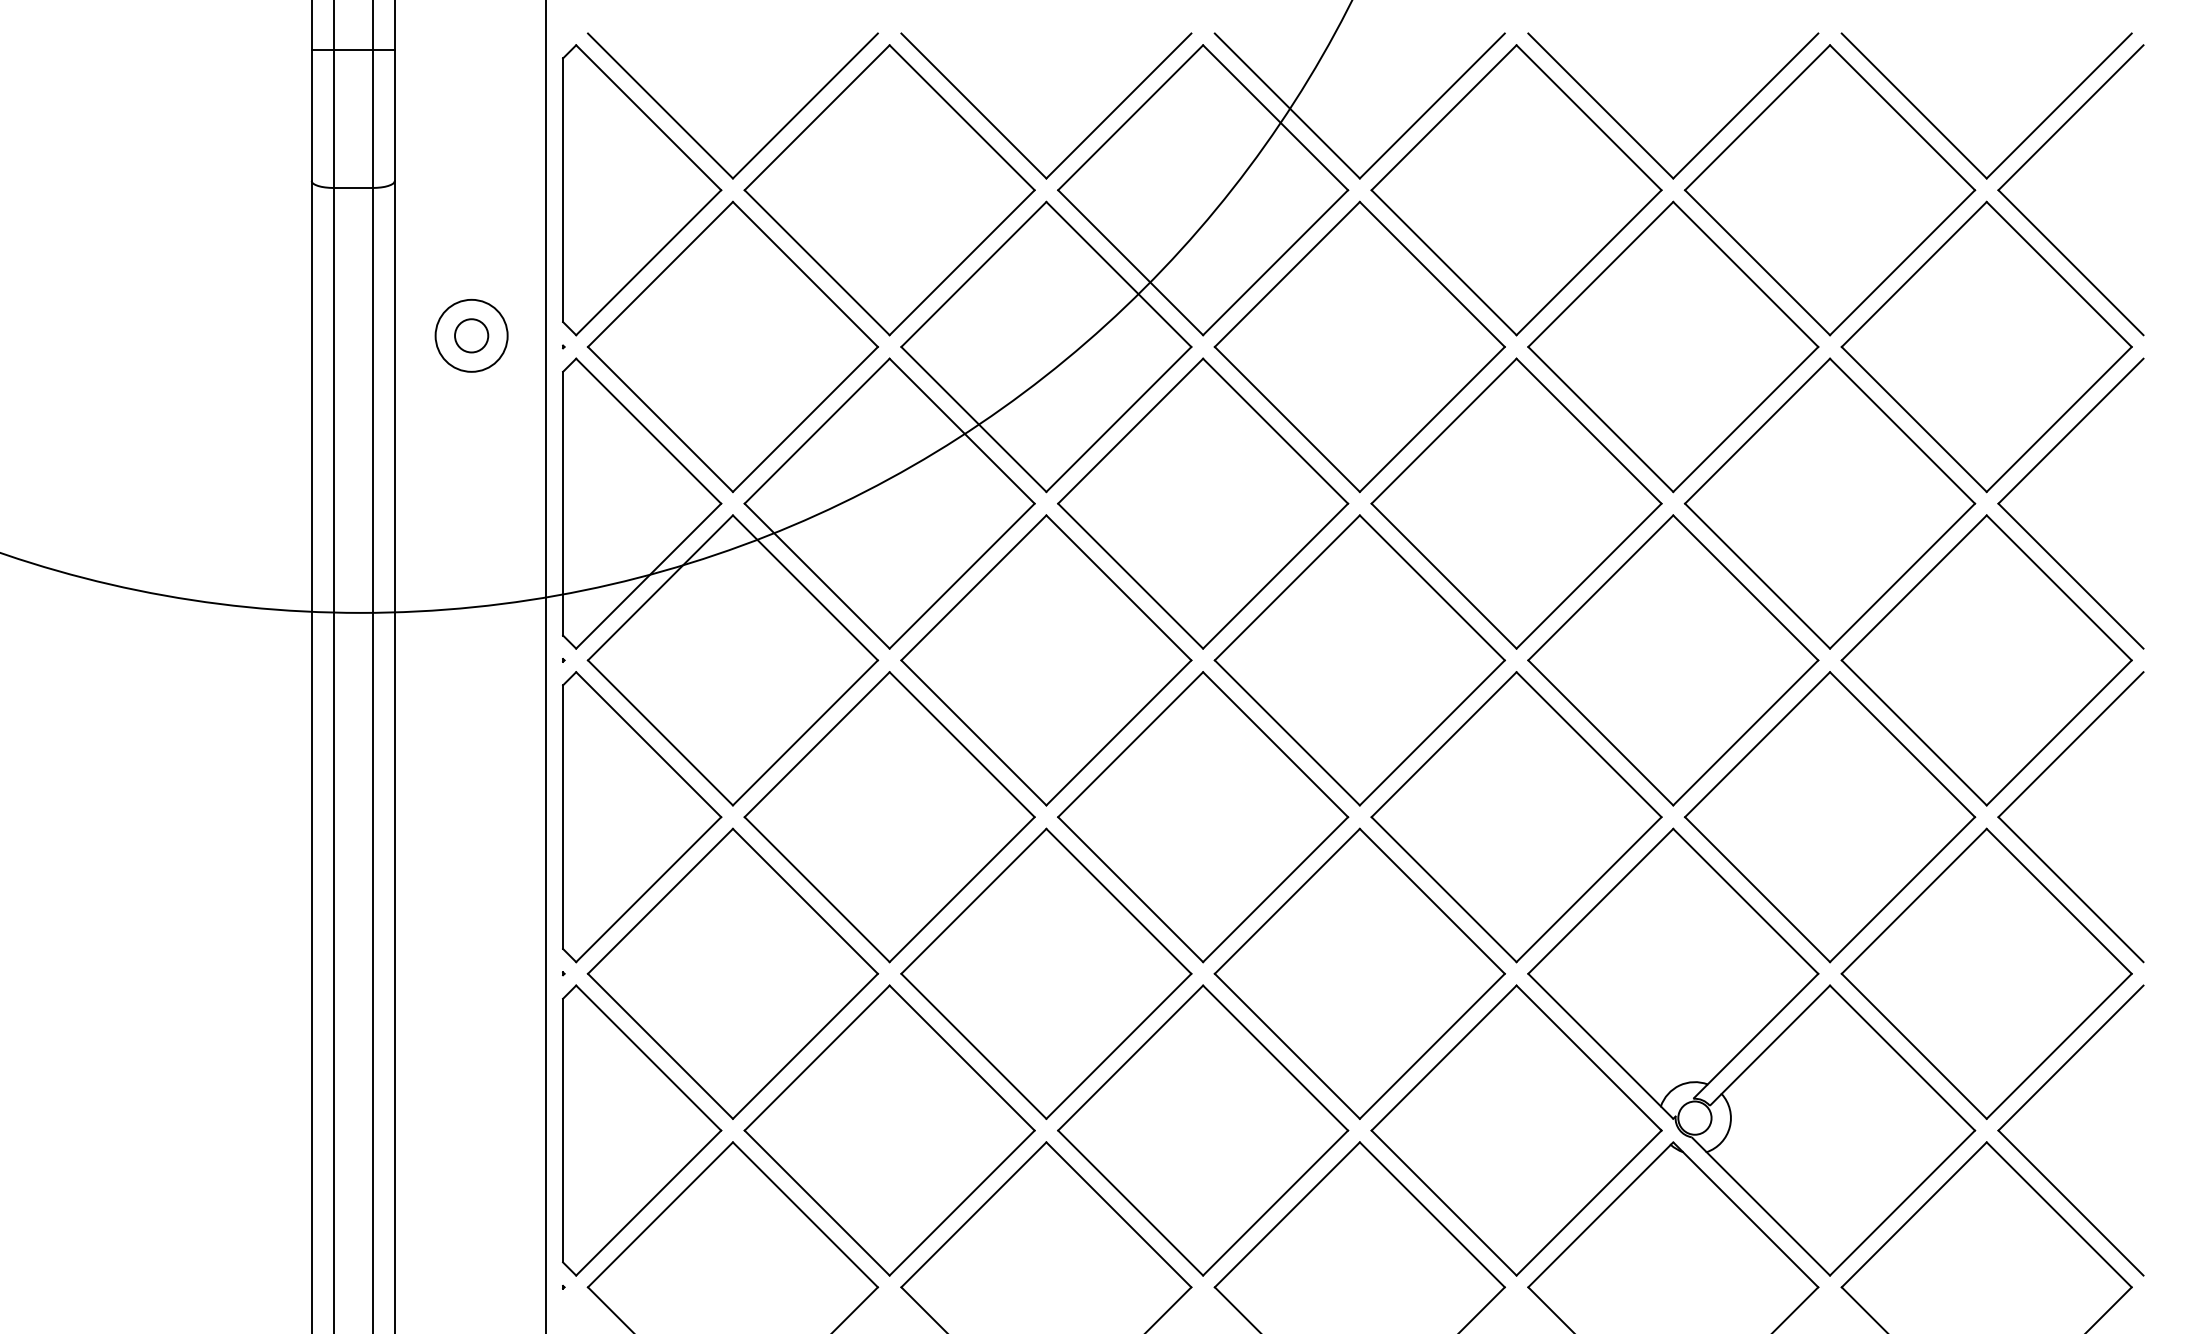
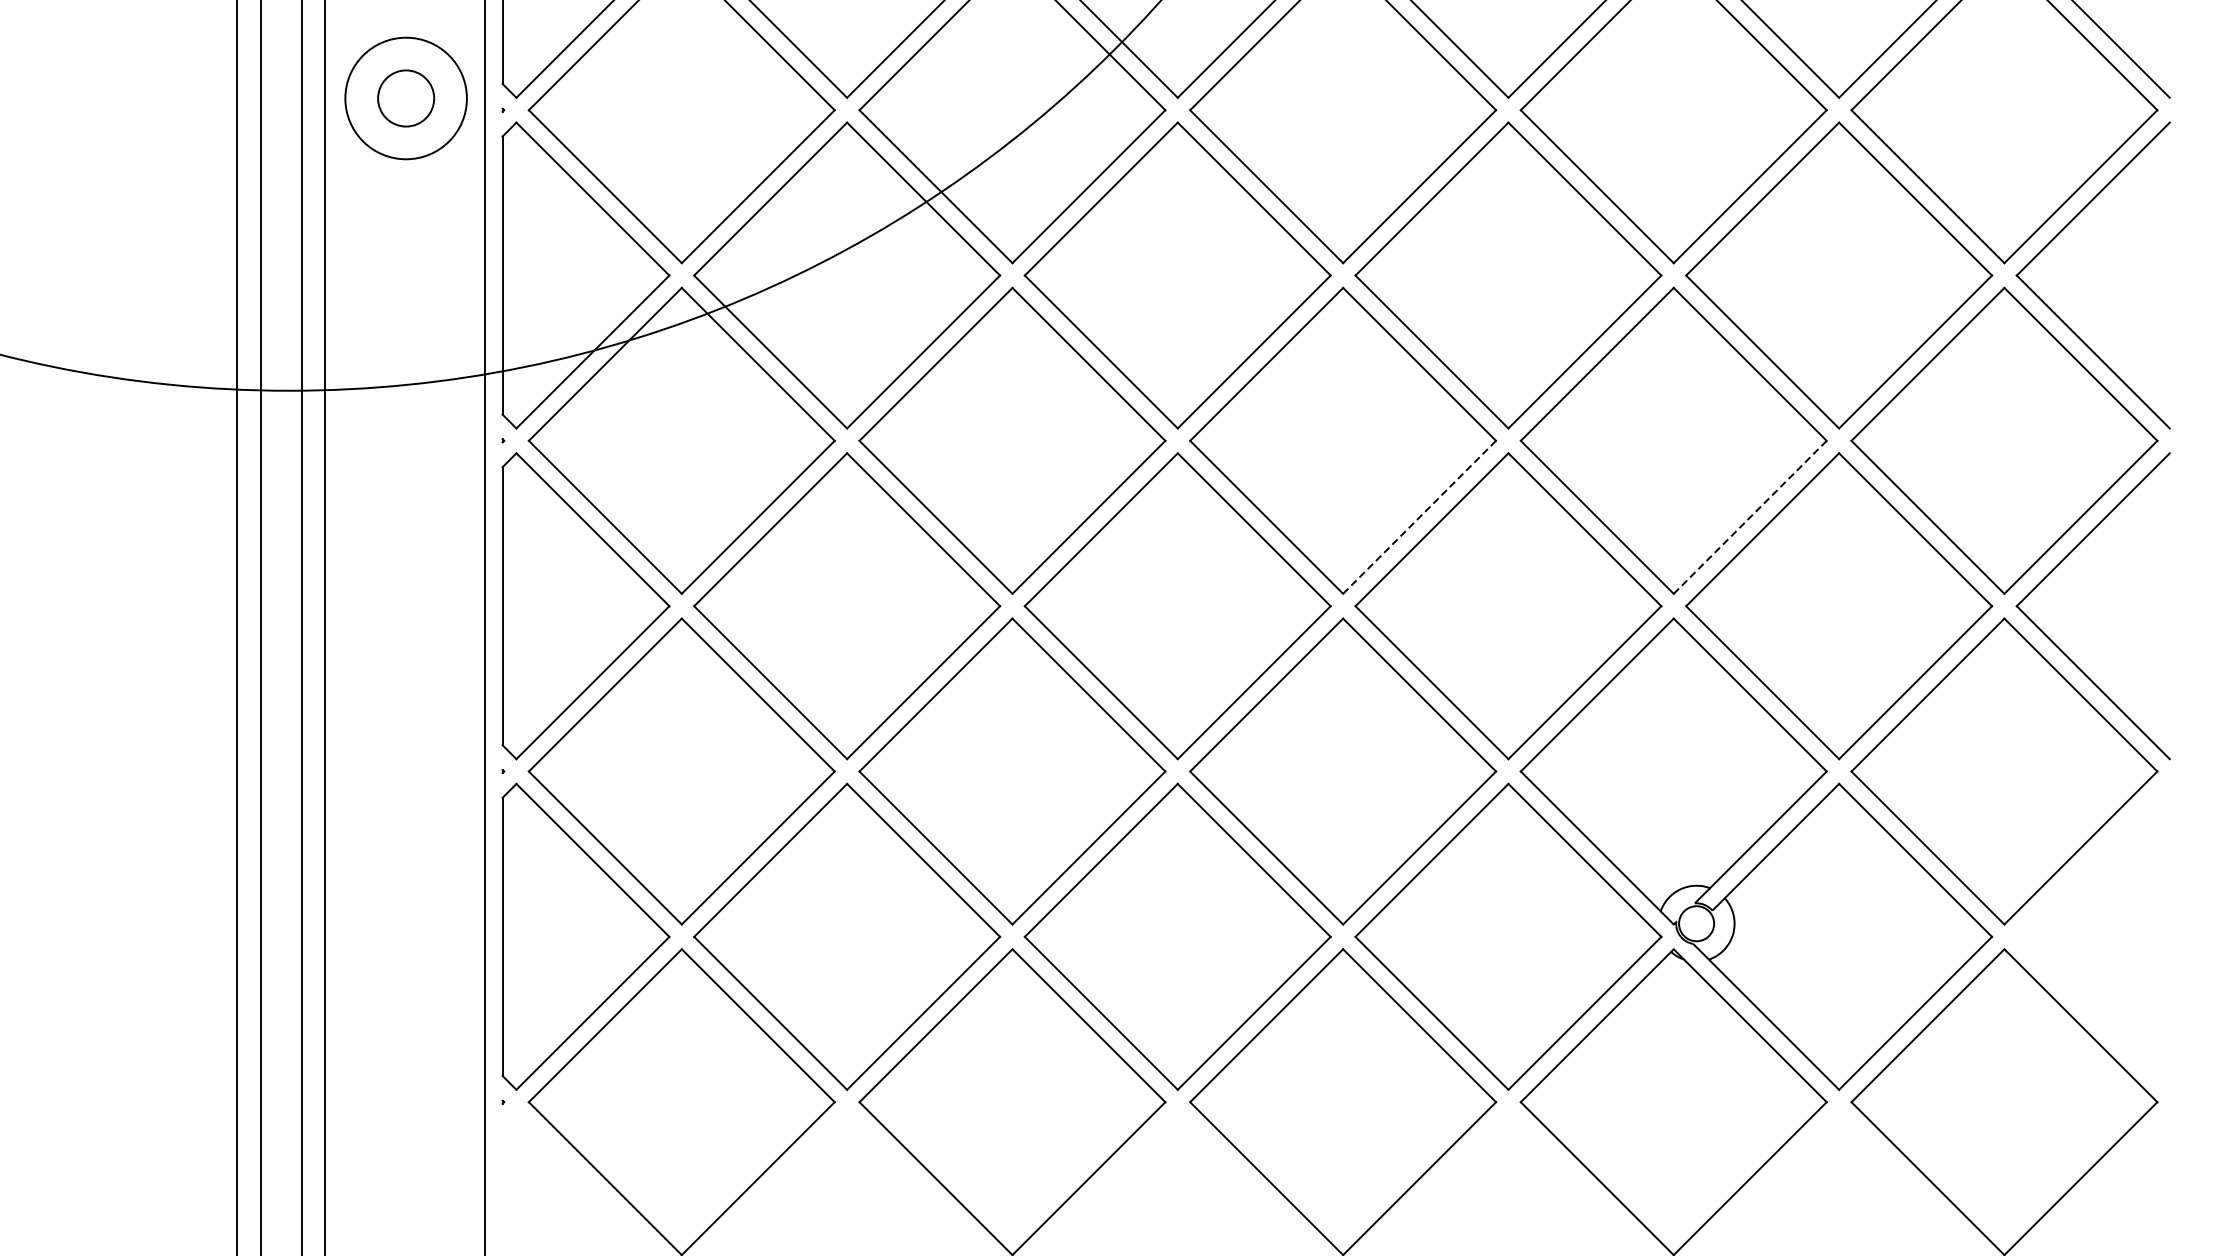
circle: (471, 335) -> (405, 98), size x1.6
circle: (471, 335) -> (405, 98), size x1.6
line: (1432, 732) -> (1419, 516), solid -> dashed
line: (1745, 732) -> (1749, 516), solid -> dashed
part: (2035, 1094) -> (2055, 898), removed

